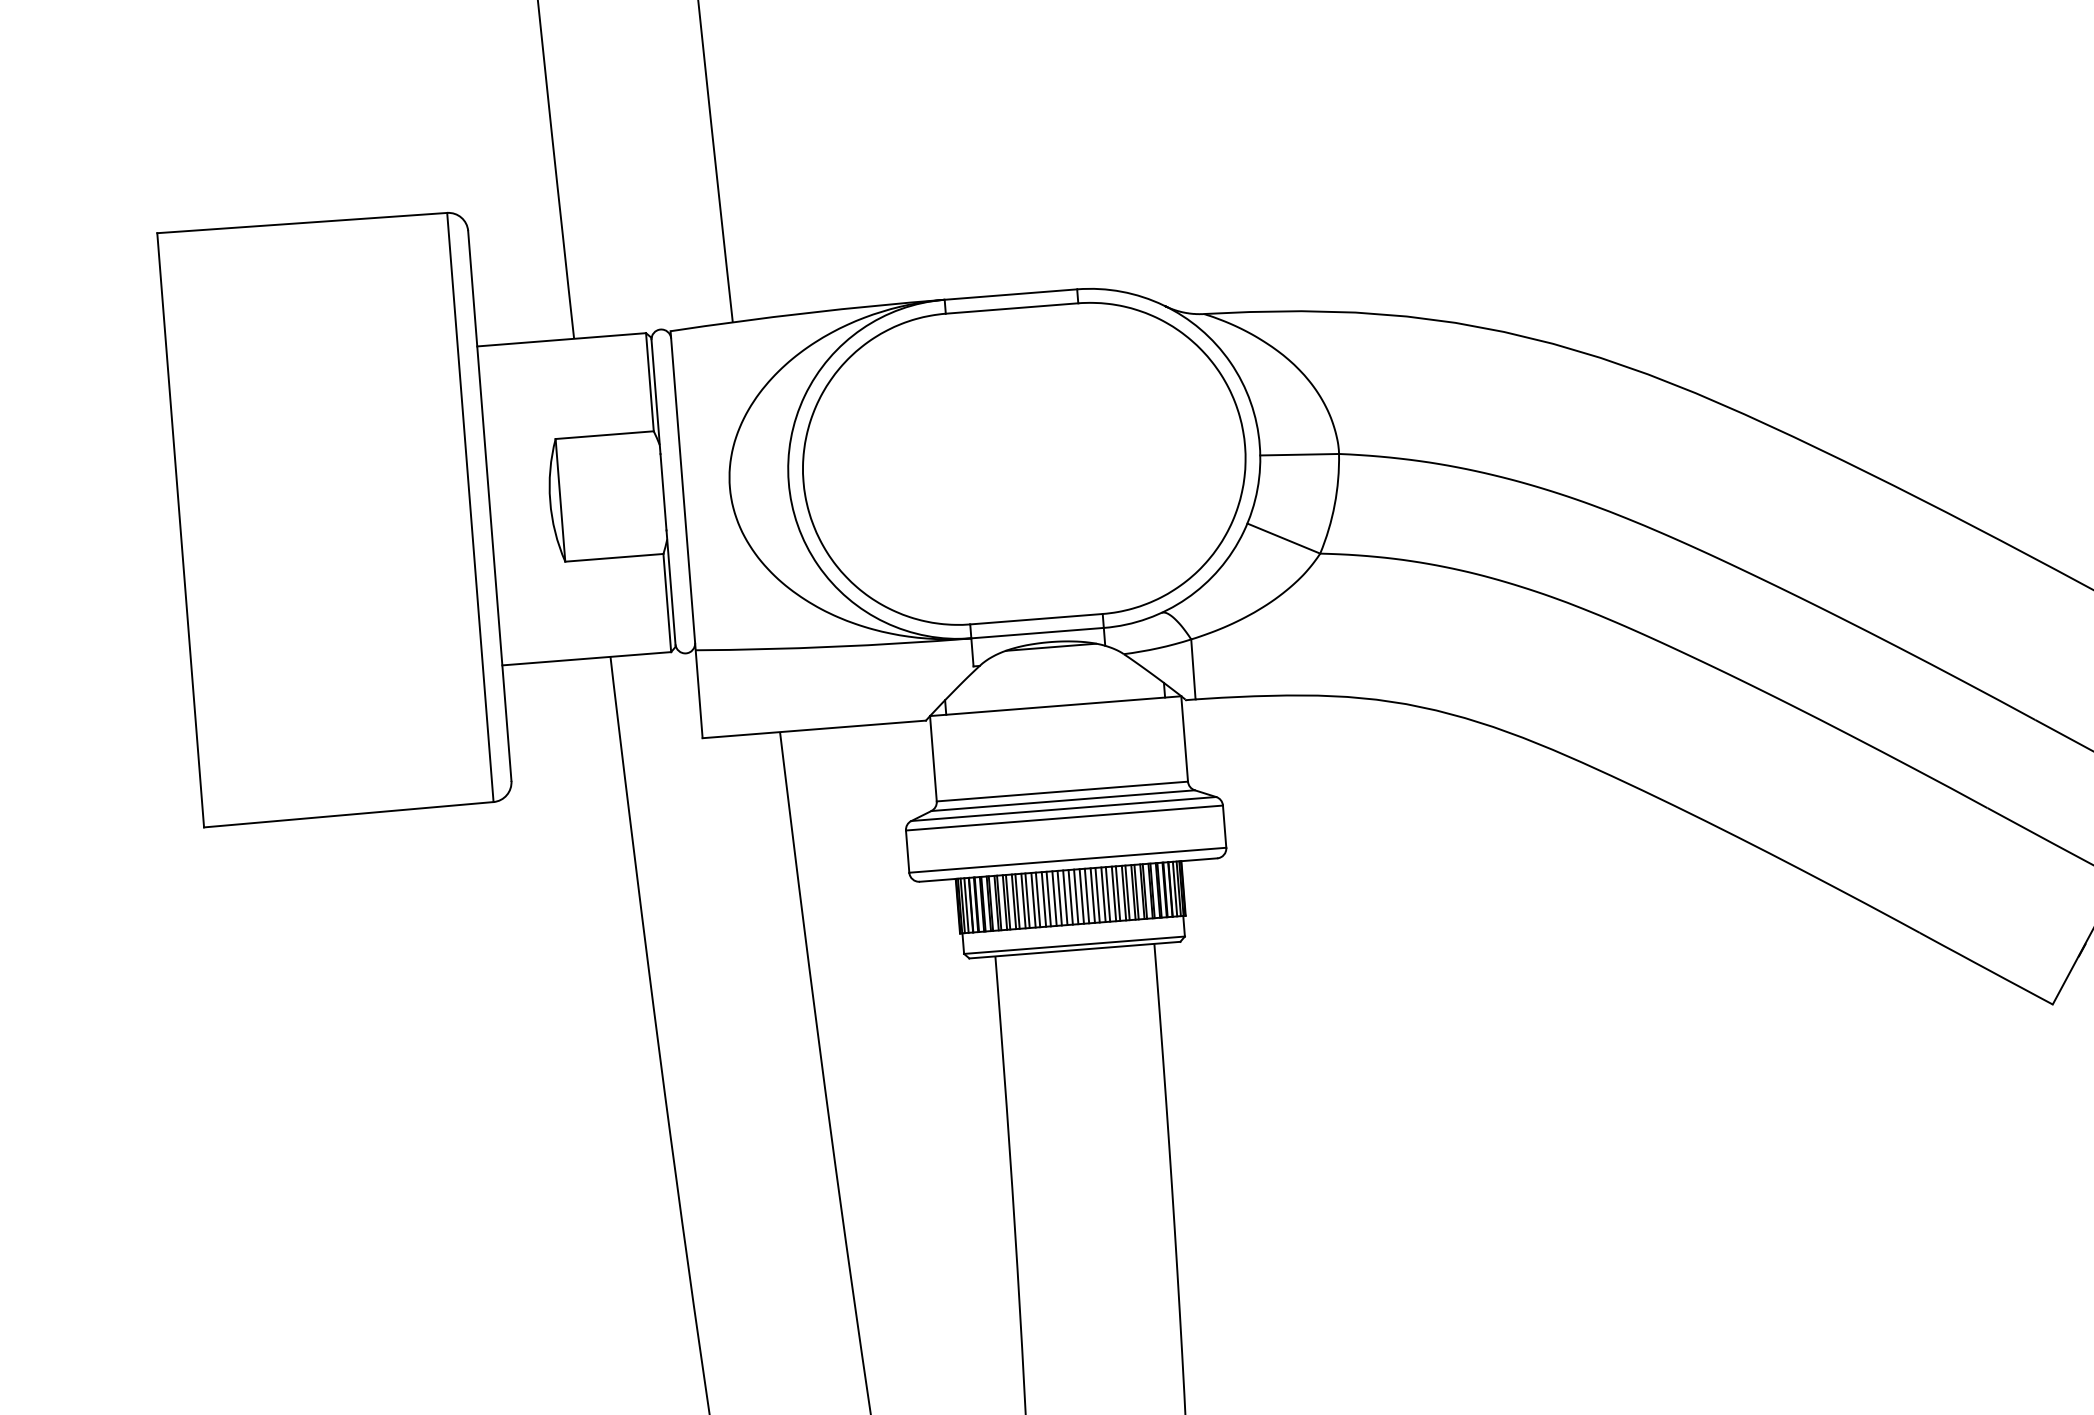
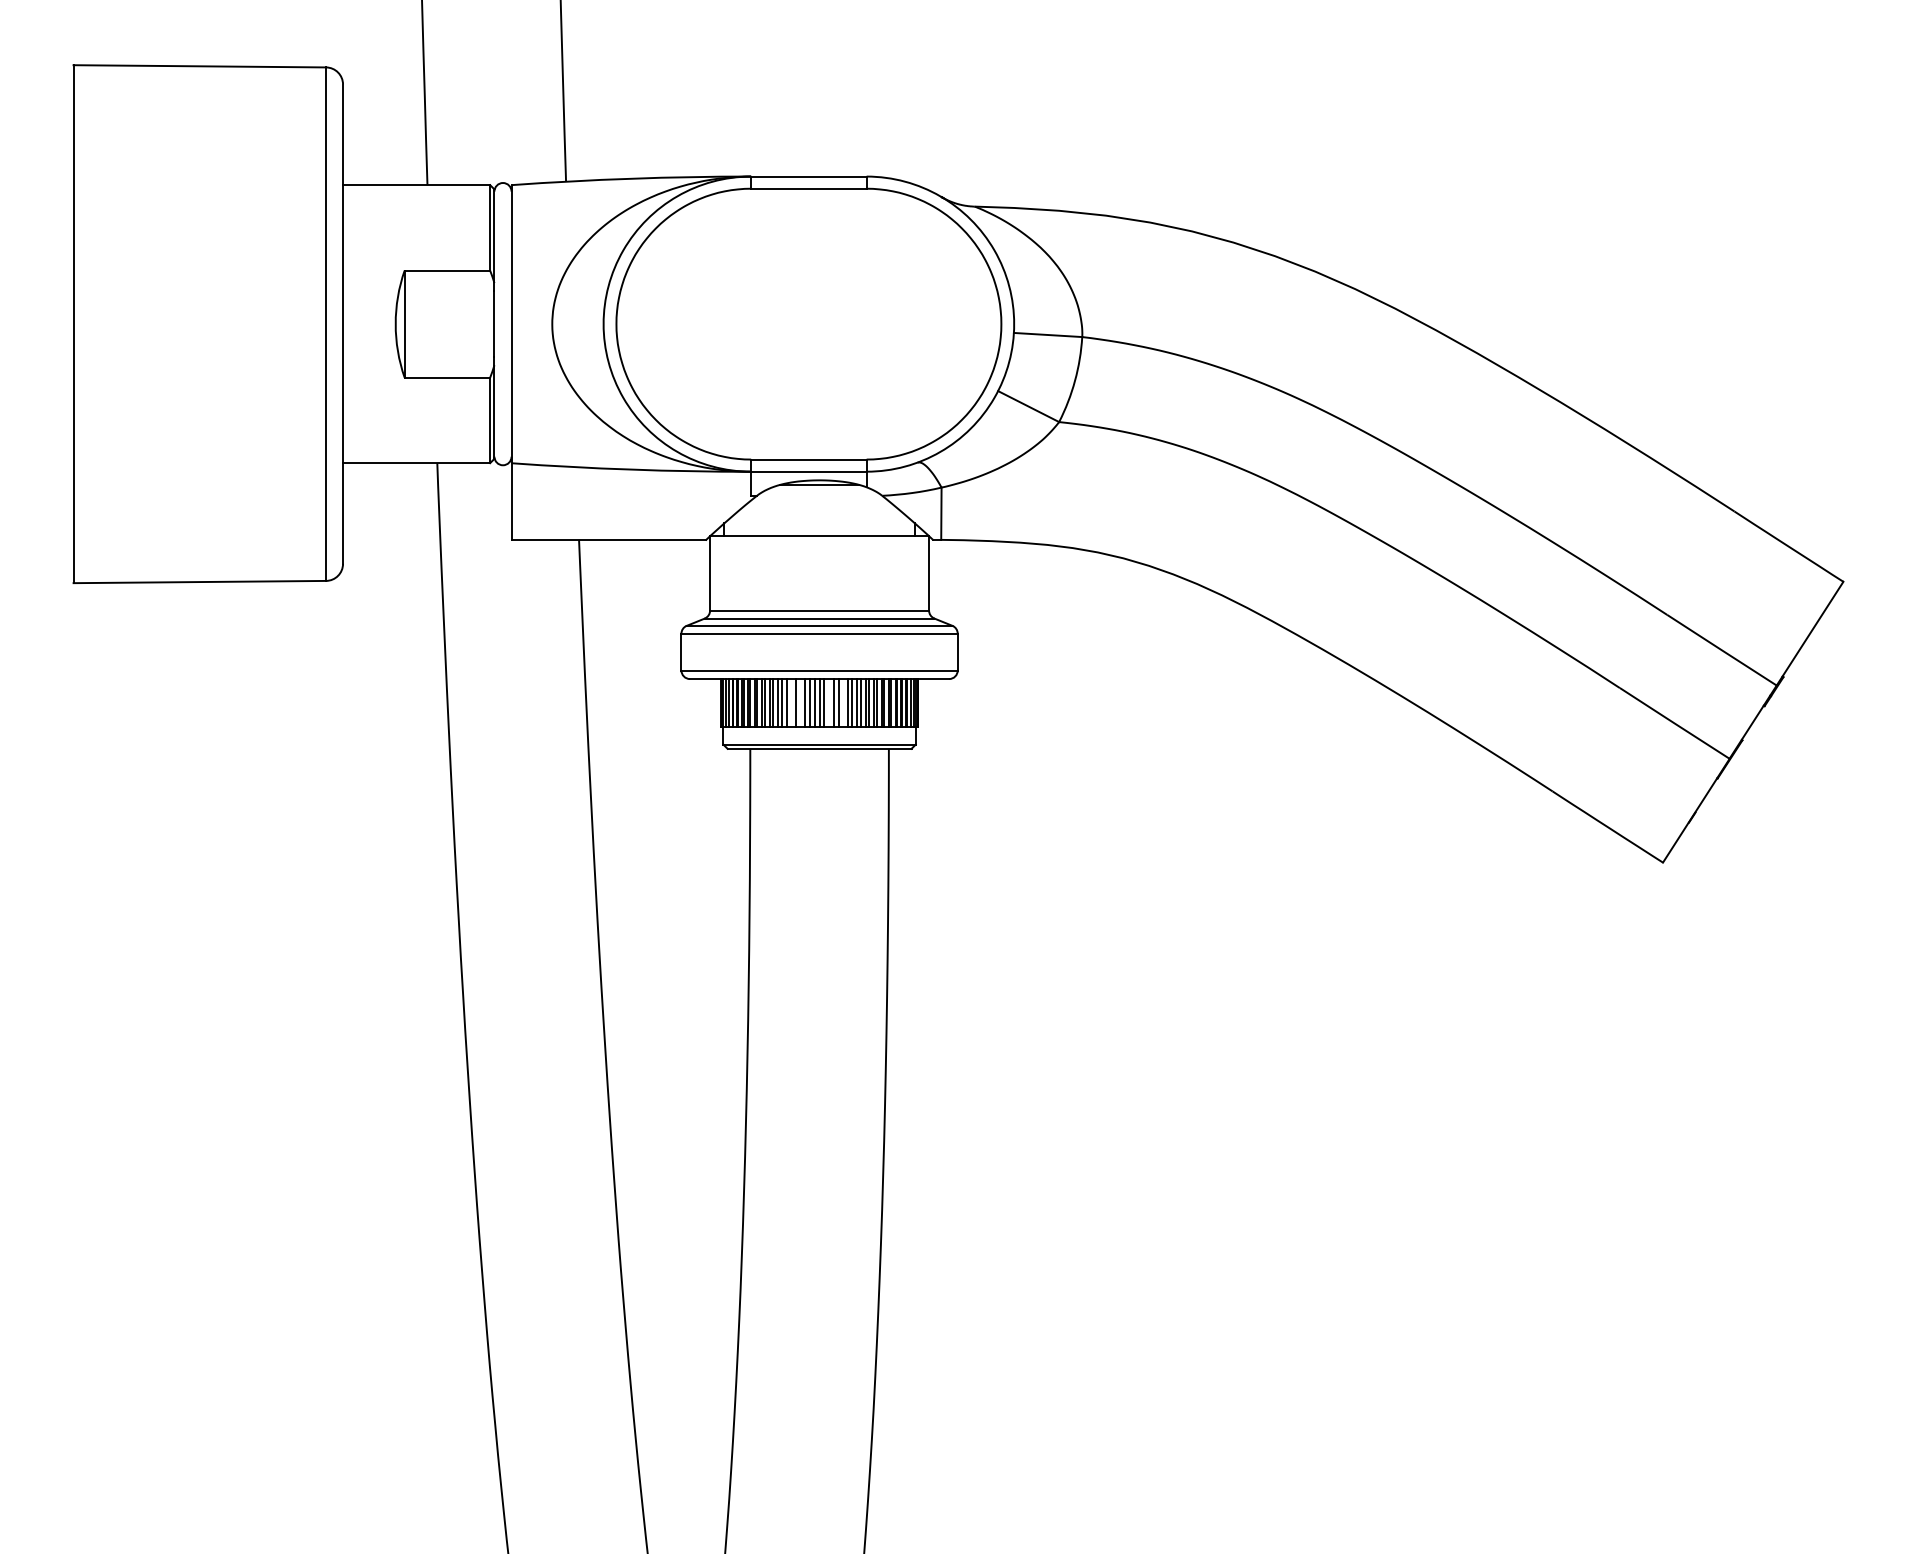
line: (1098, 894) -> (843, 702), removed
line: (1082, 896) -> (829, 702), removed
line: (1048, 898) -> (800, 702), removed
line: (1038, 899) -> (791, 702), removed

